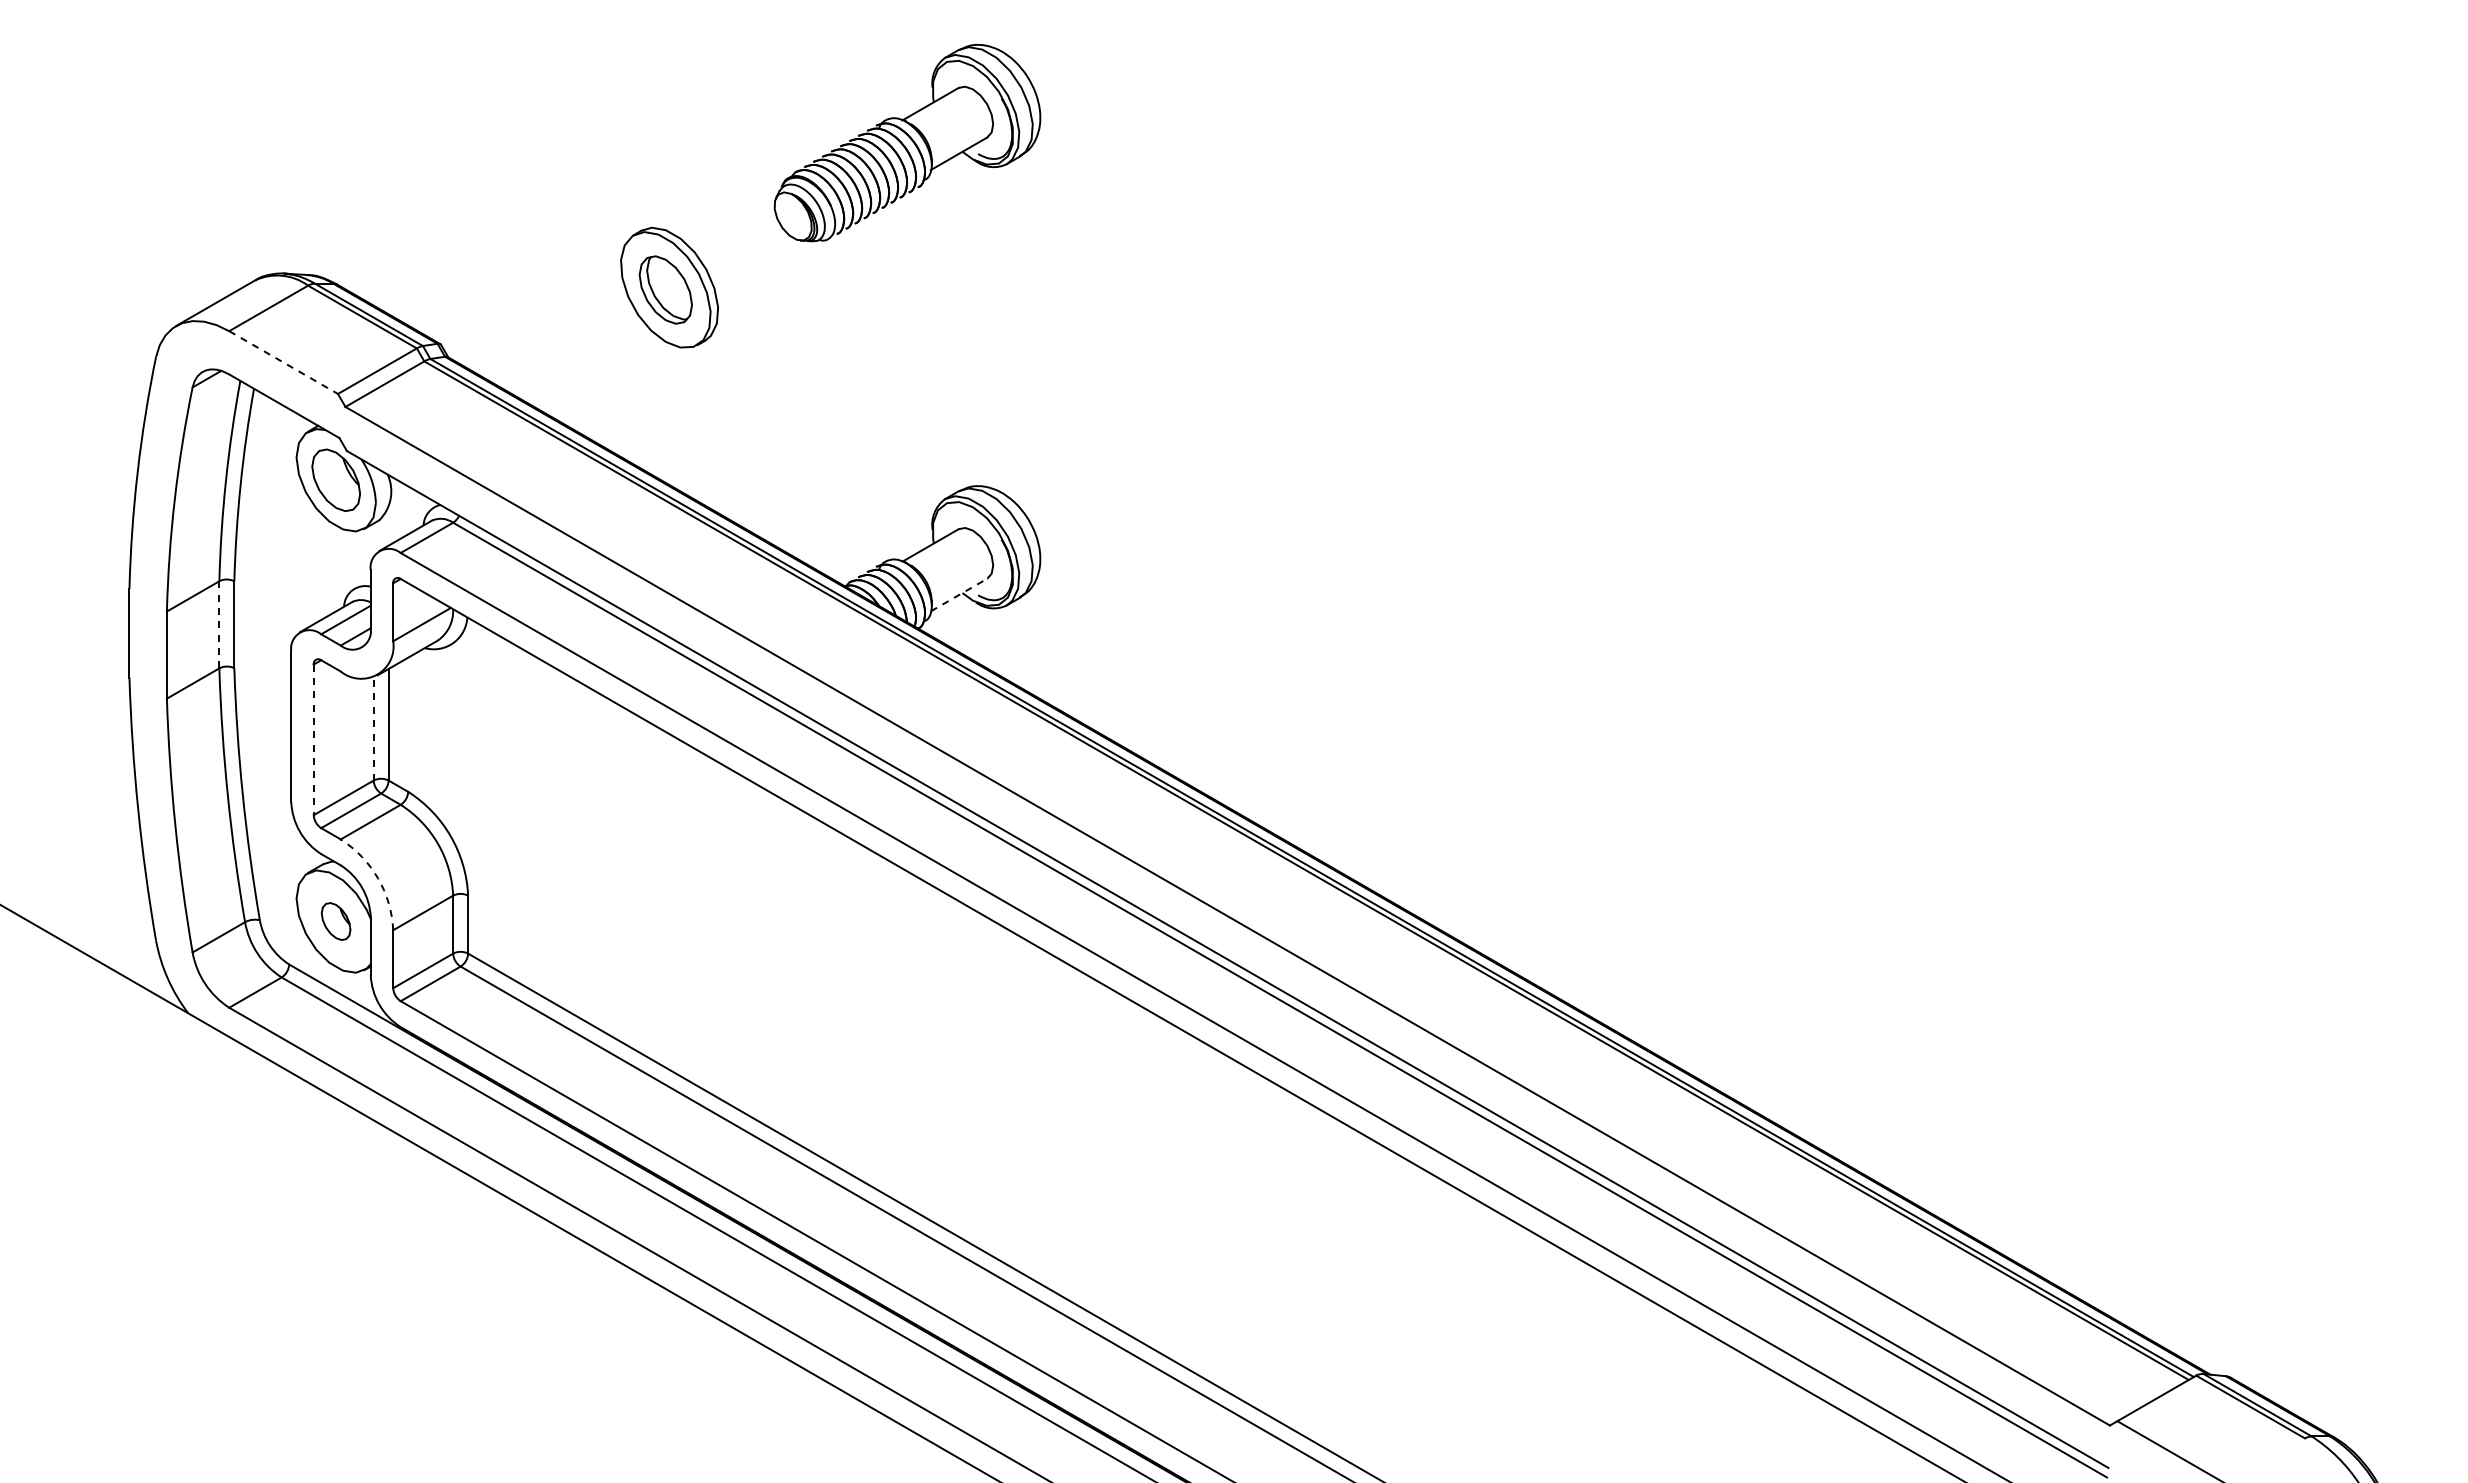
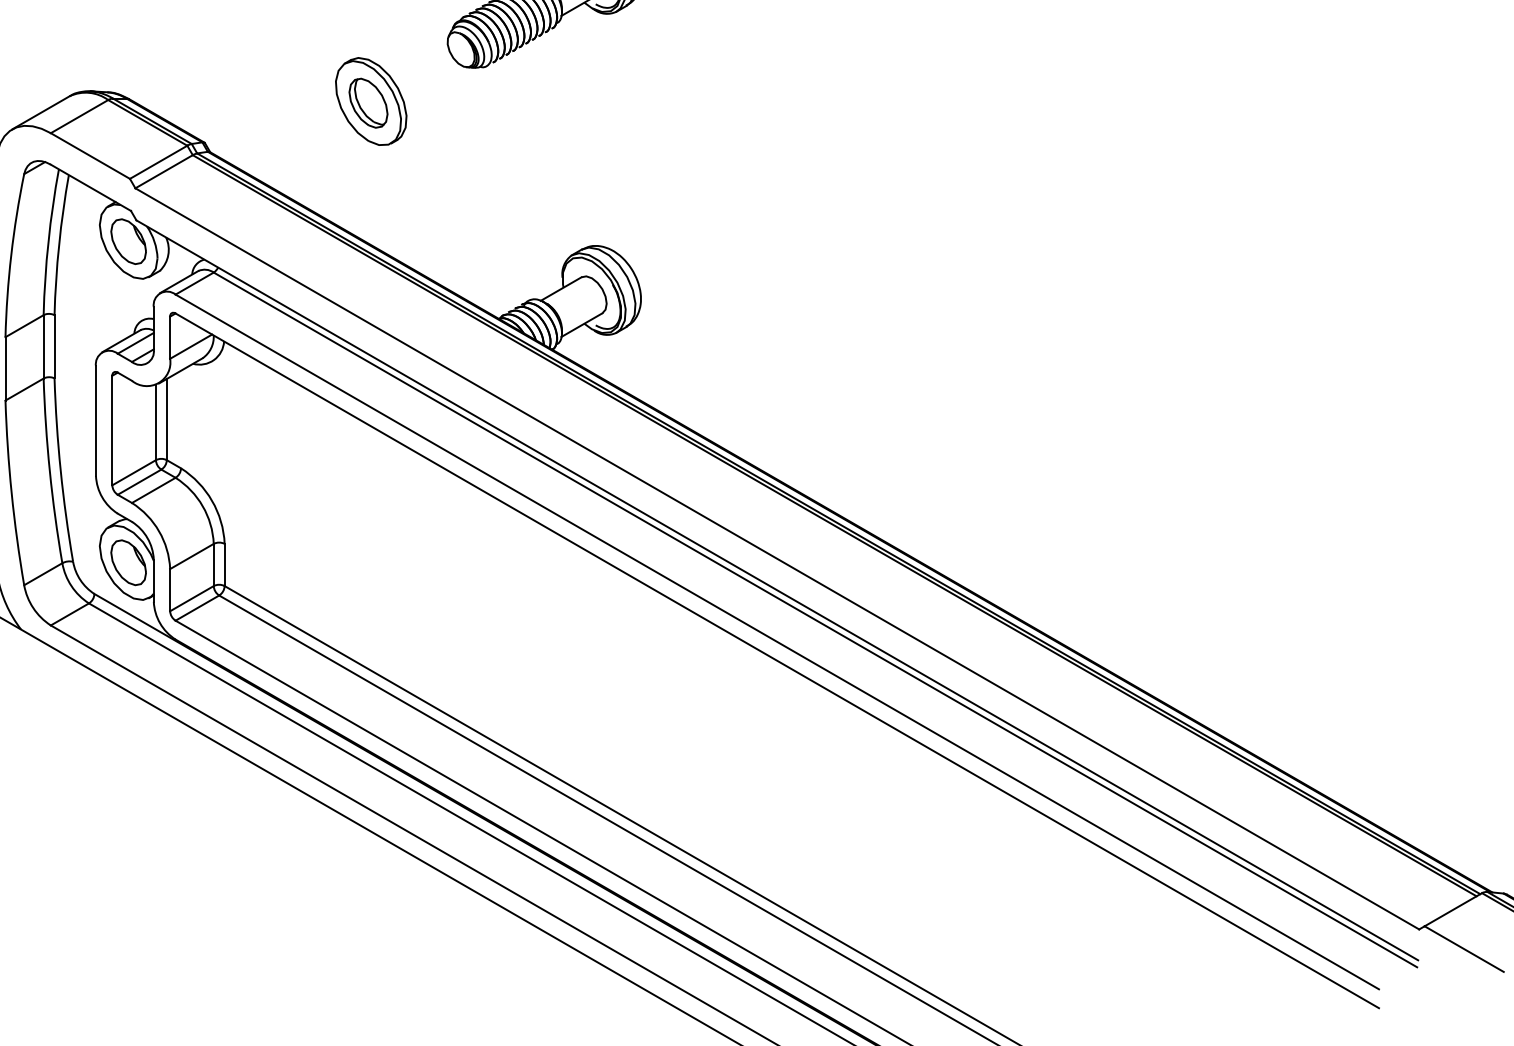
line: (283, 362) -> (90, 155), dashed -> solid
line: (959, 595) -> (582, 325), dashed -> solid
line: (219, 624) -> (43, 346), dashed -> solid
line: (373, 728) -> (155, 422), dashed -> solid
line: (313, 740) -> (112, 431), dashed -> solid
arc: (378, 878) -> (159, 531), dashed -> solid
part: (335, 921) -> (128, 562), size x1.67

